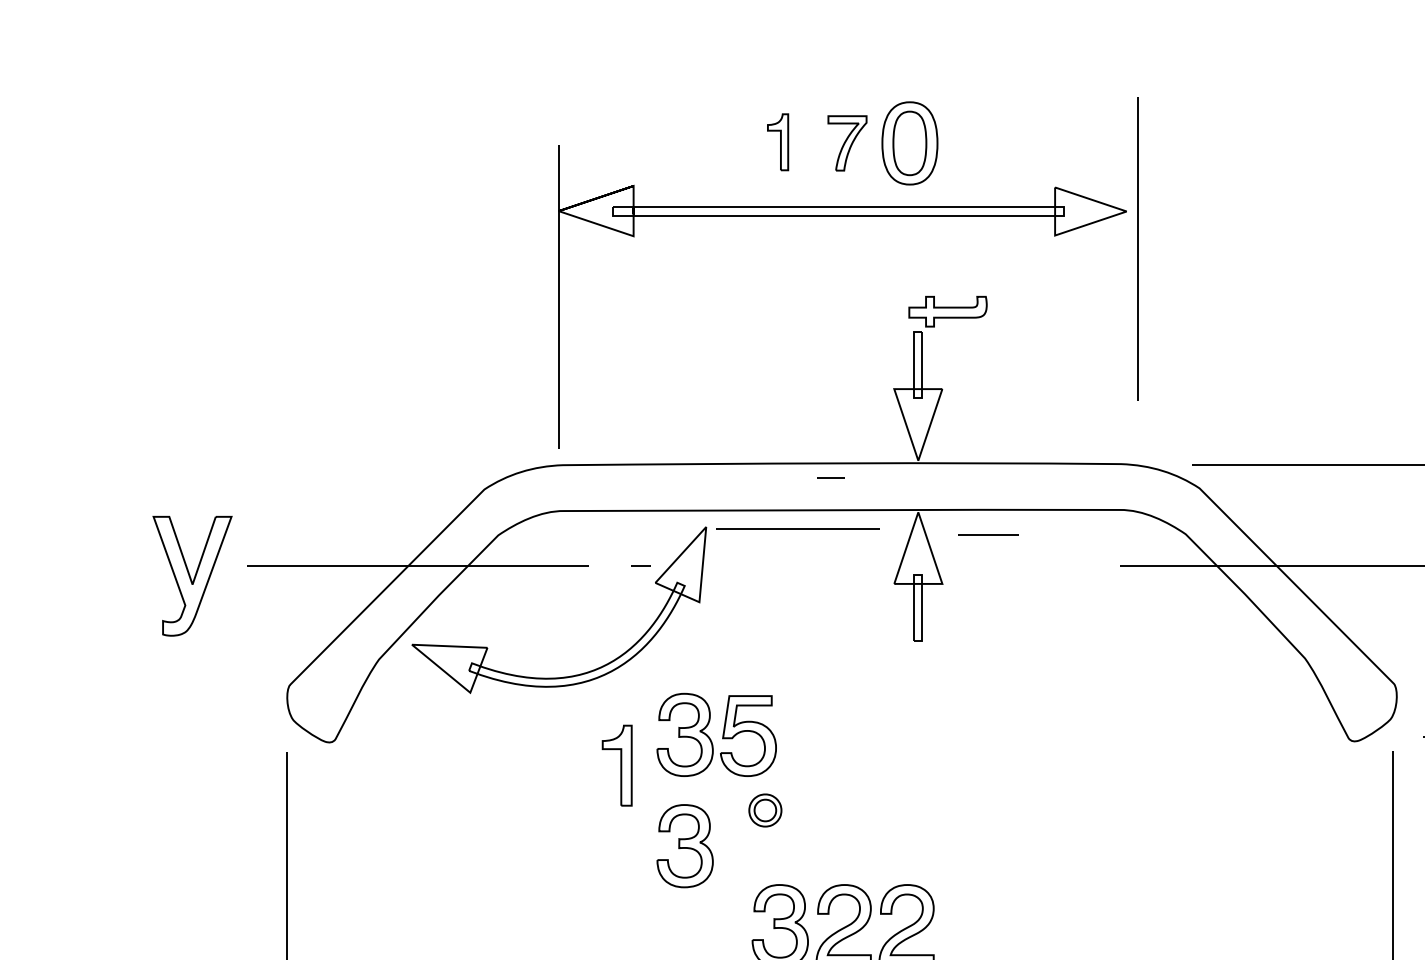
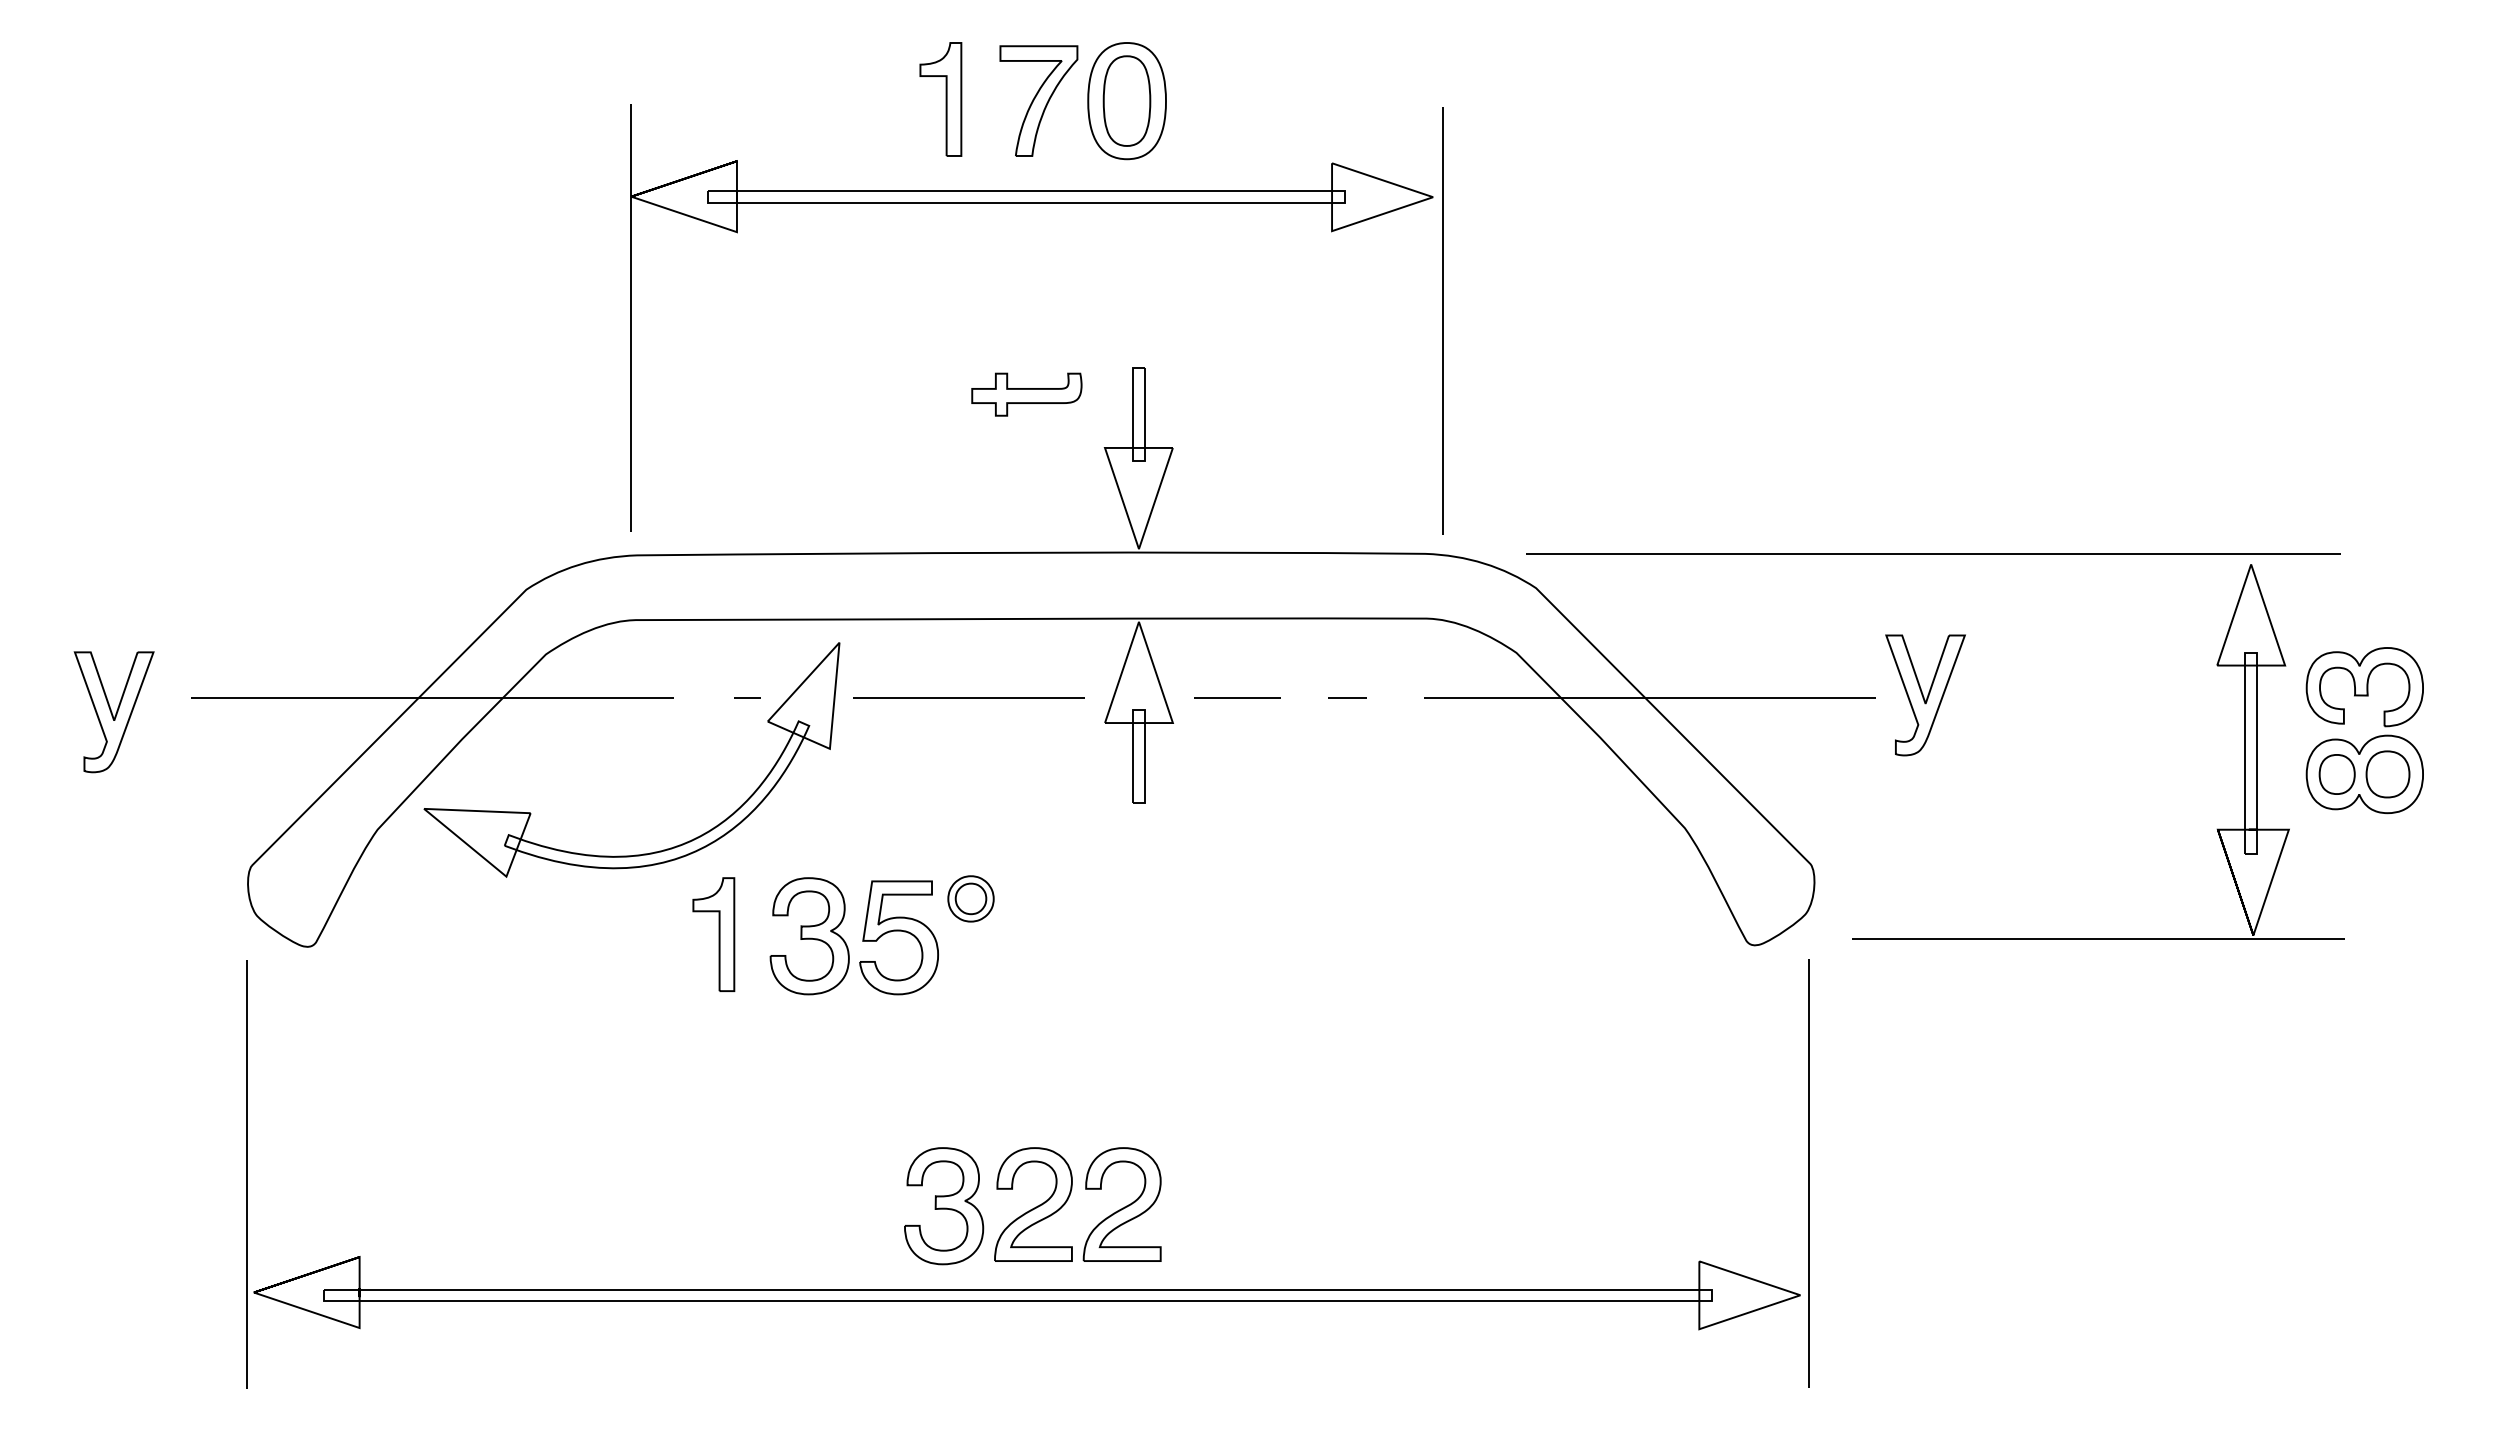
part: (777, 142) -> (940, 99), size x1.43
part: (847, 143) -> (1038, 100), size x1.43
line: (1137, 248) -> (1442, 320), moved
part: (947, 311) -> (1026, 394), moved
line: (830, 478) -> (1347, 697), moved
line: (797, 529) -> (968, 697), moved
line: (988, 534) -> (1237, 697), moved
part: (192, 576) -> (113, 712), size x0.71
part: (616, 765) -> (713, 934), moved
part: (765, 810) -> (970, 898), moved
part: (684, 846) -> (809, 1093), removed

